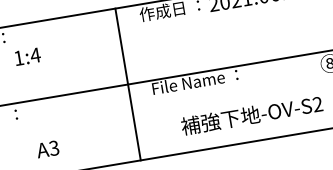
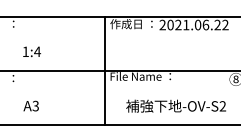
text: (26, 56) -> (31, 51), moved
line: (128, 84) -> (105, 70), moved

